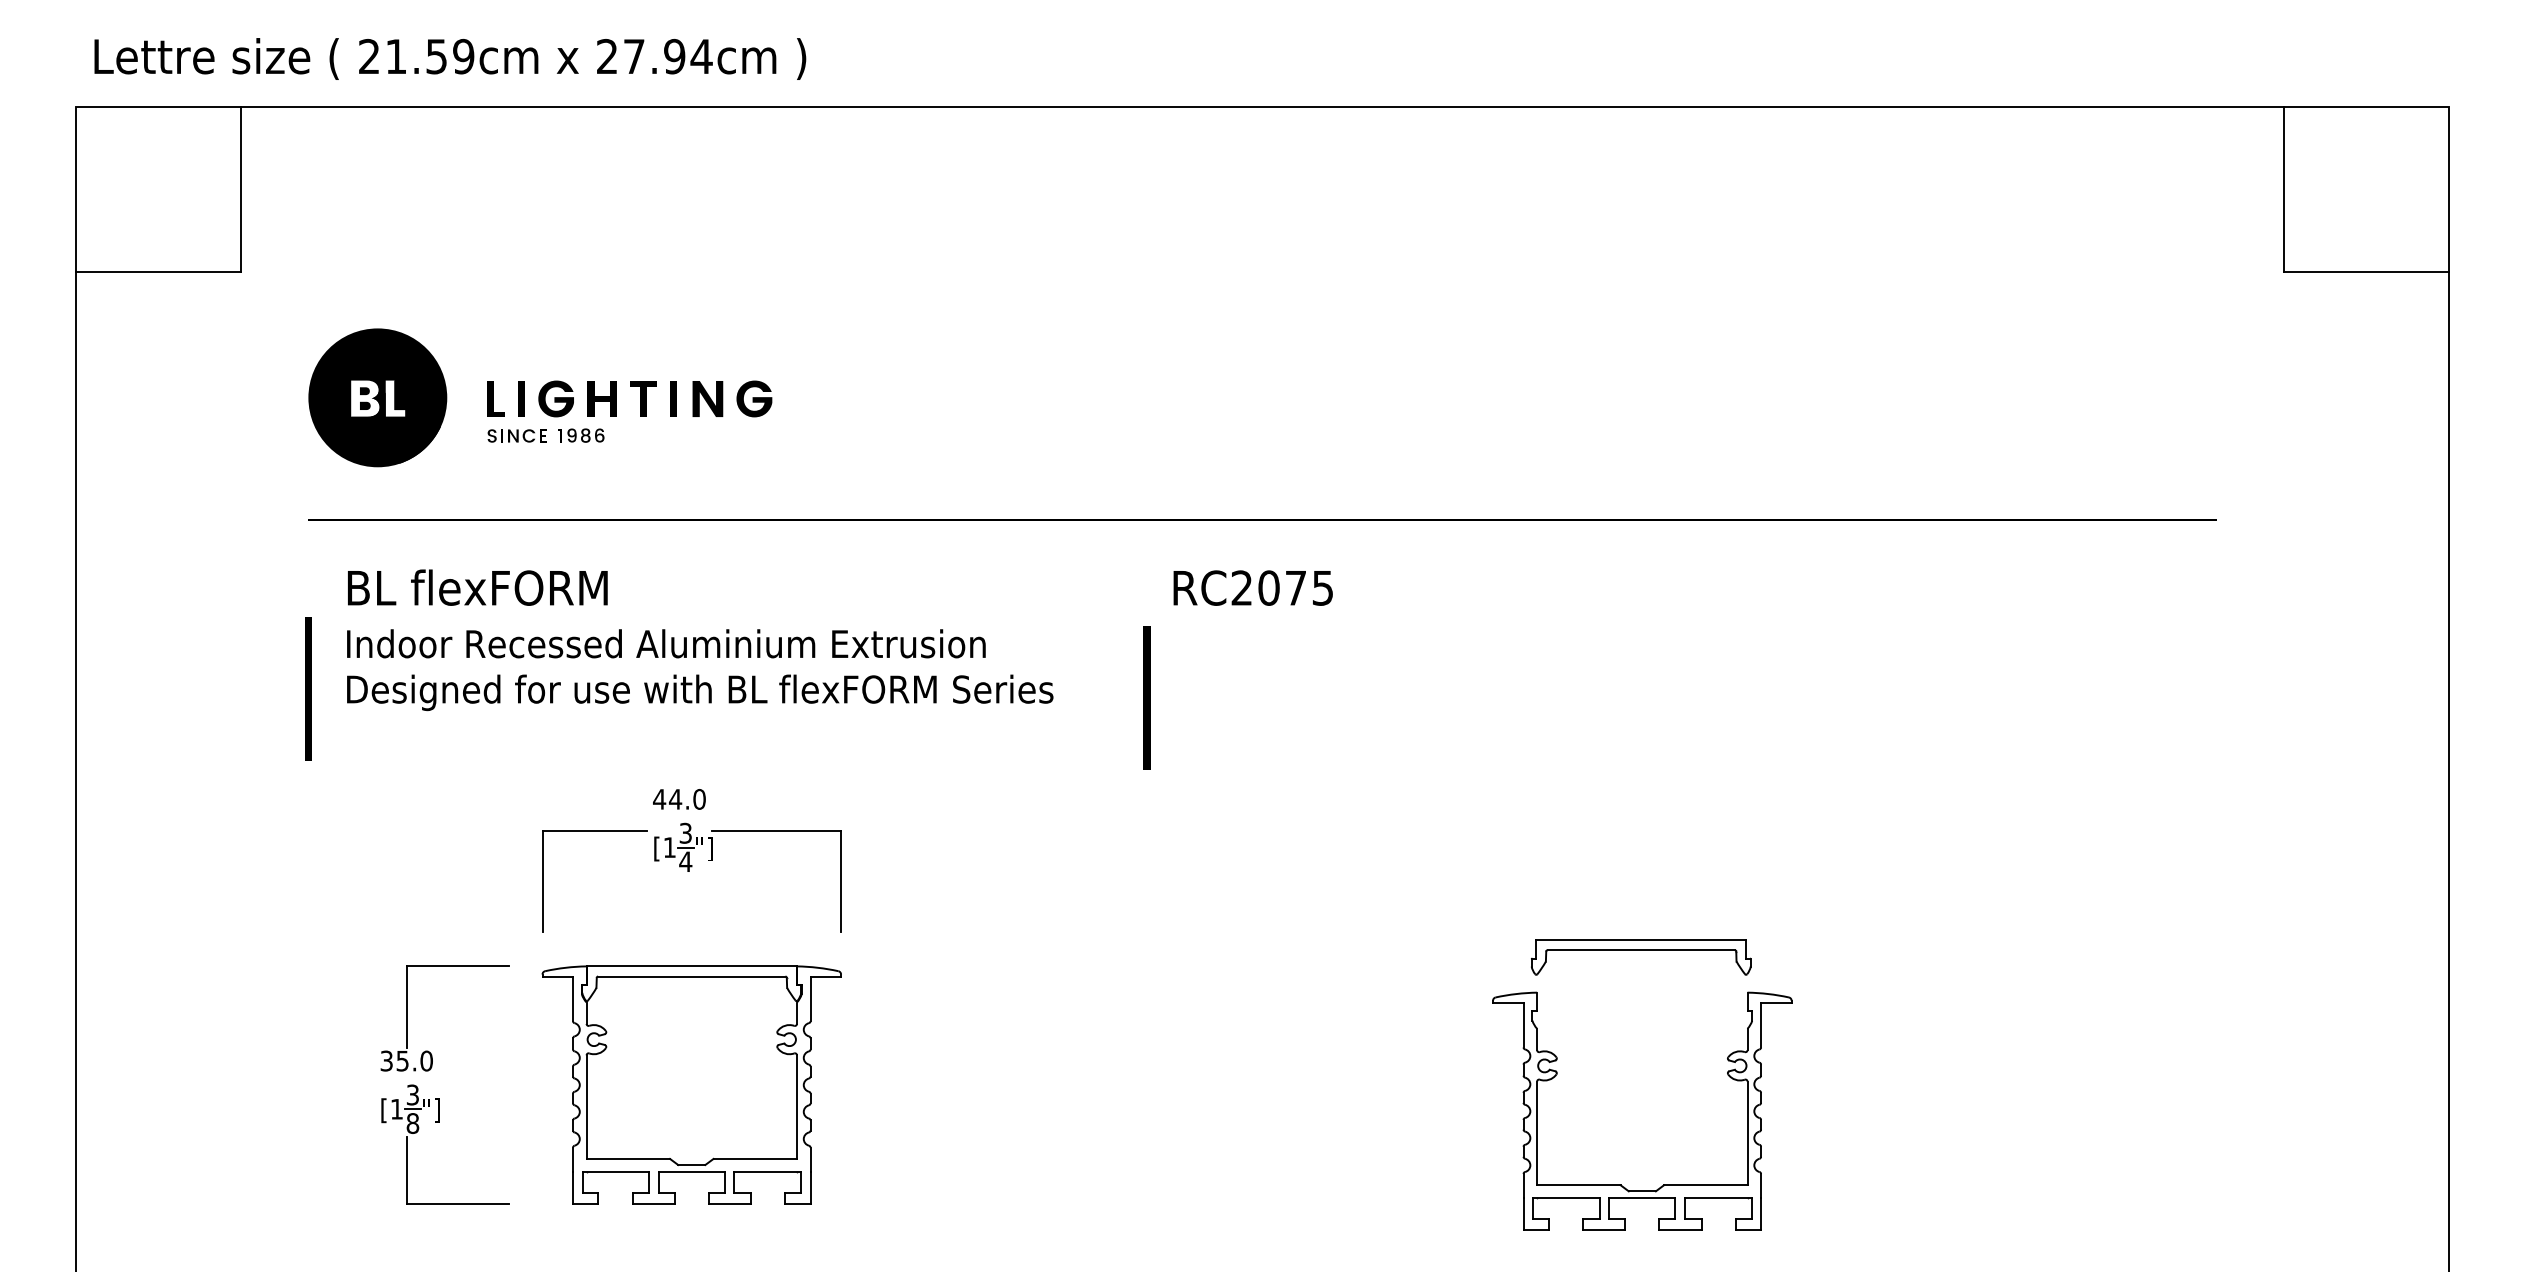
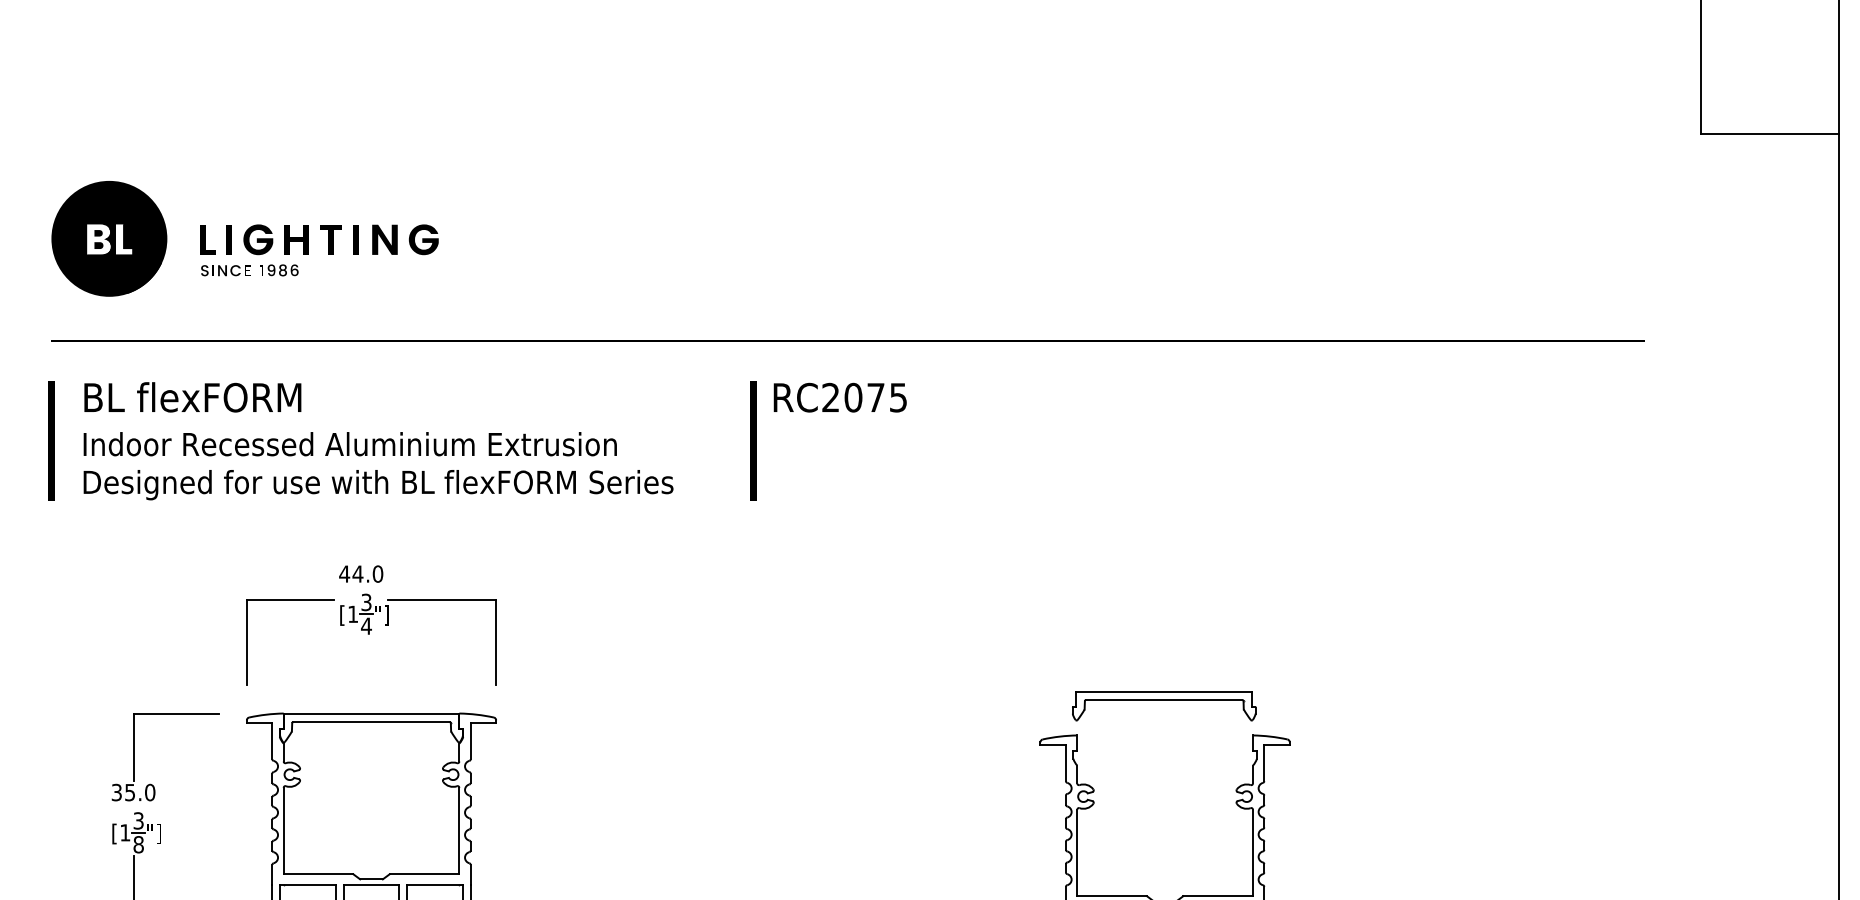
line: (308, 688) -> (51, 440), moved
line: (1146, 697) -> (752, 440), moved

